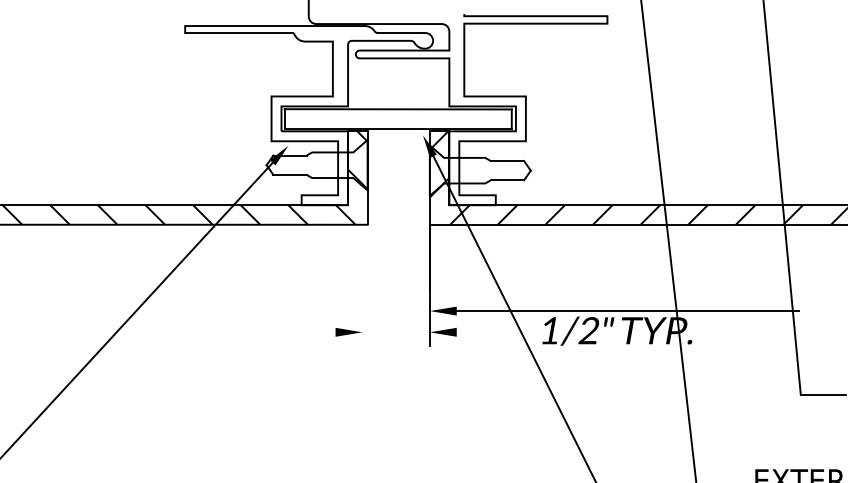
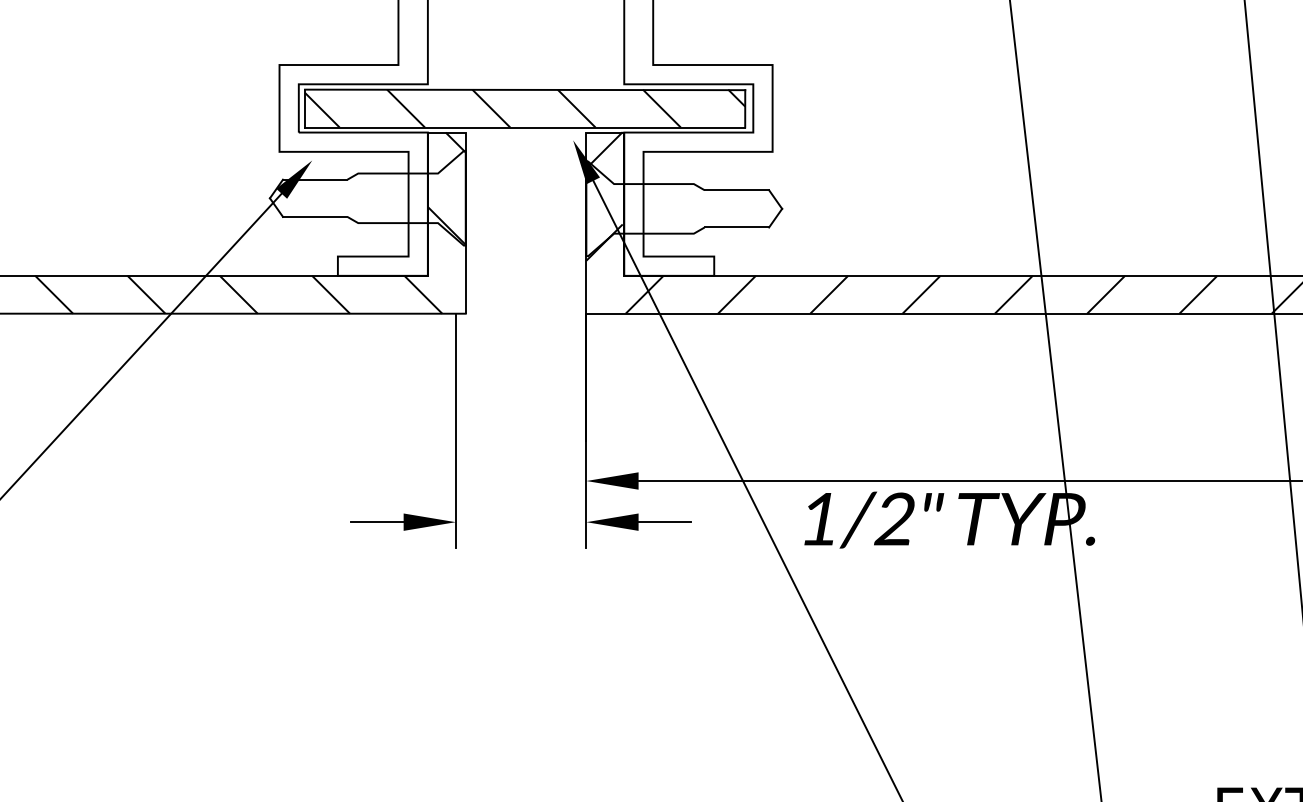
hatch: (397, 118) -> (523, 107), added
line: (362, 284) -> (455, 429), added
line: (321, 332) -> (376, 522), added
line: (469, 332) -> (663, 522), added

